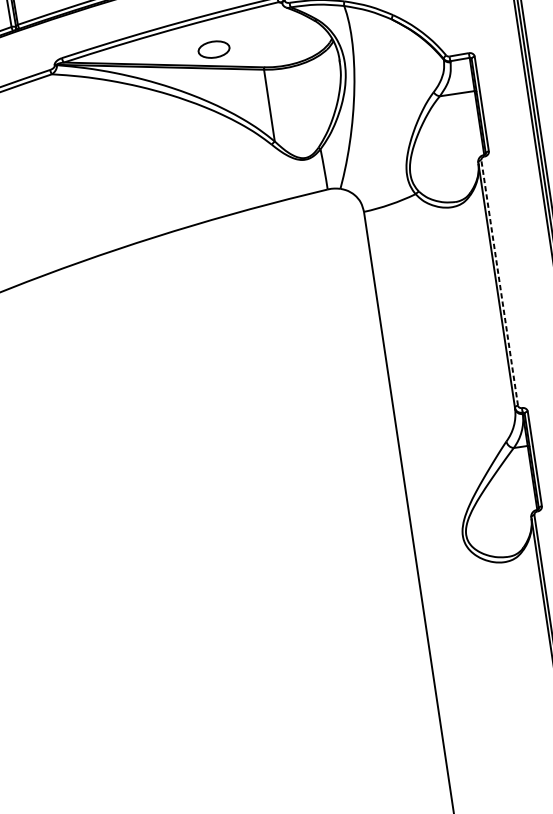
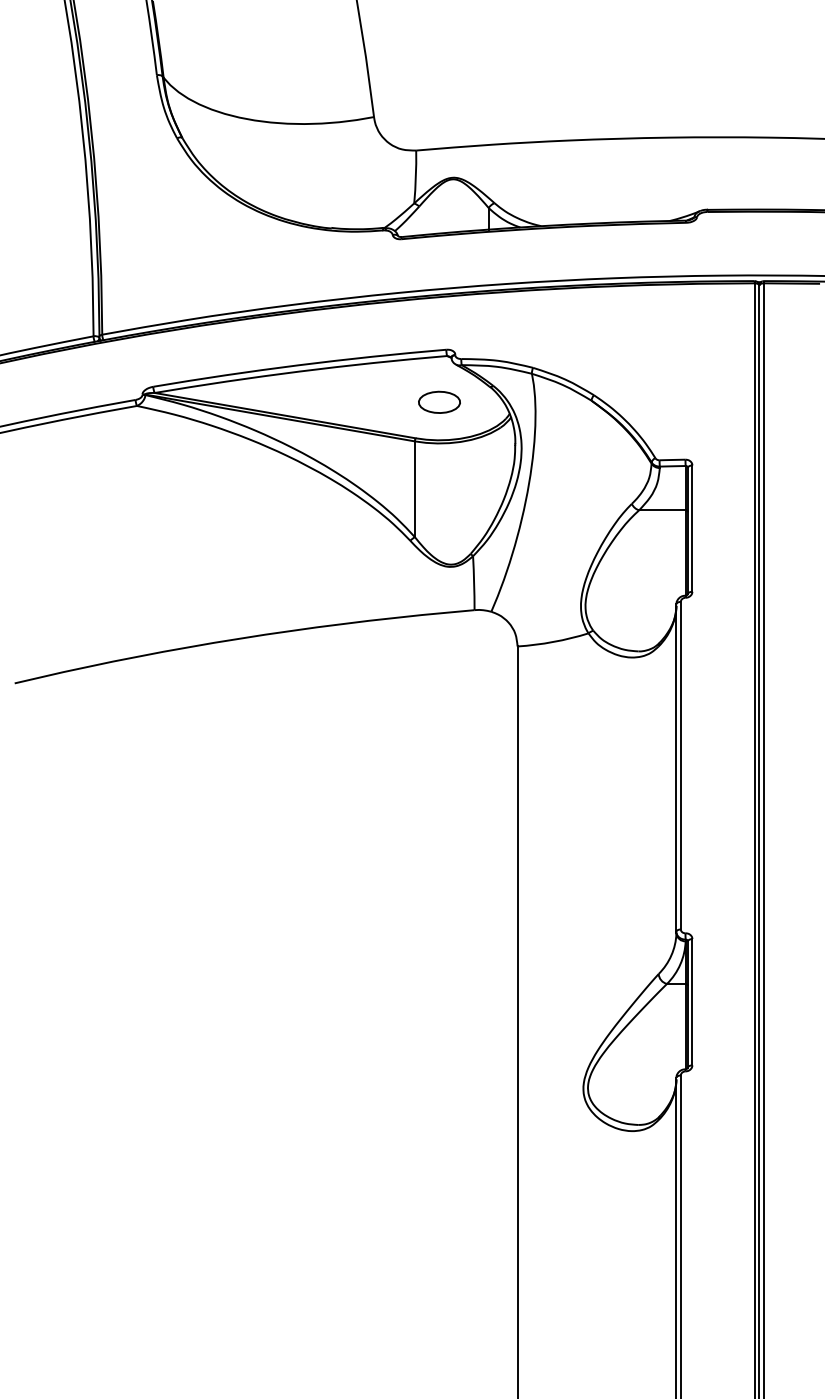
part: (213, 48) -> (439, 401), moved
line: (499, 282) -> (680, 765), dashed -> solid

